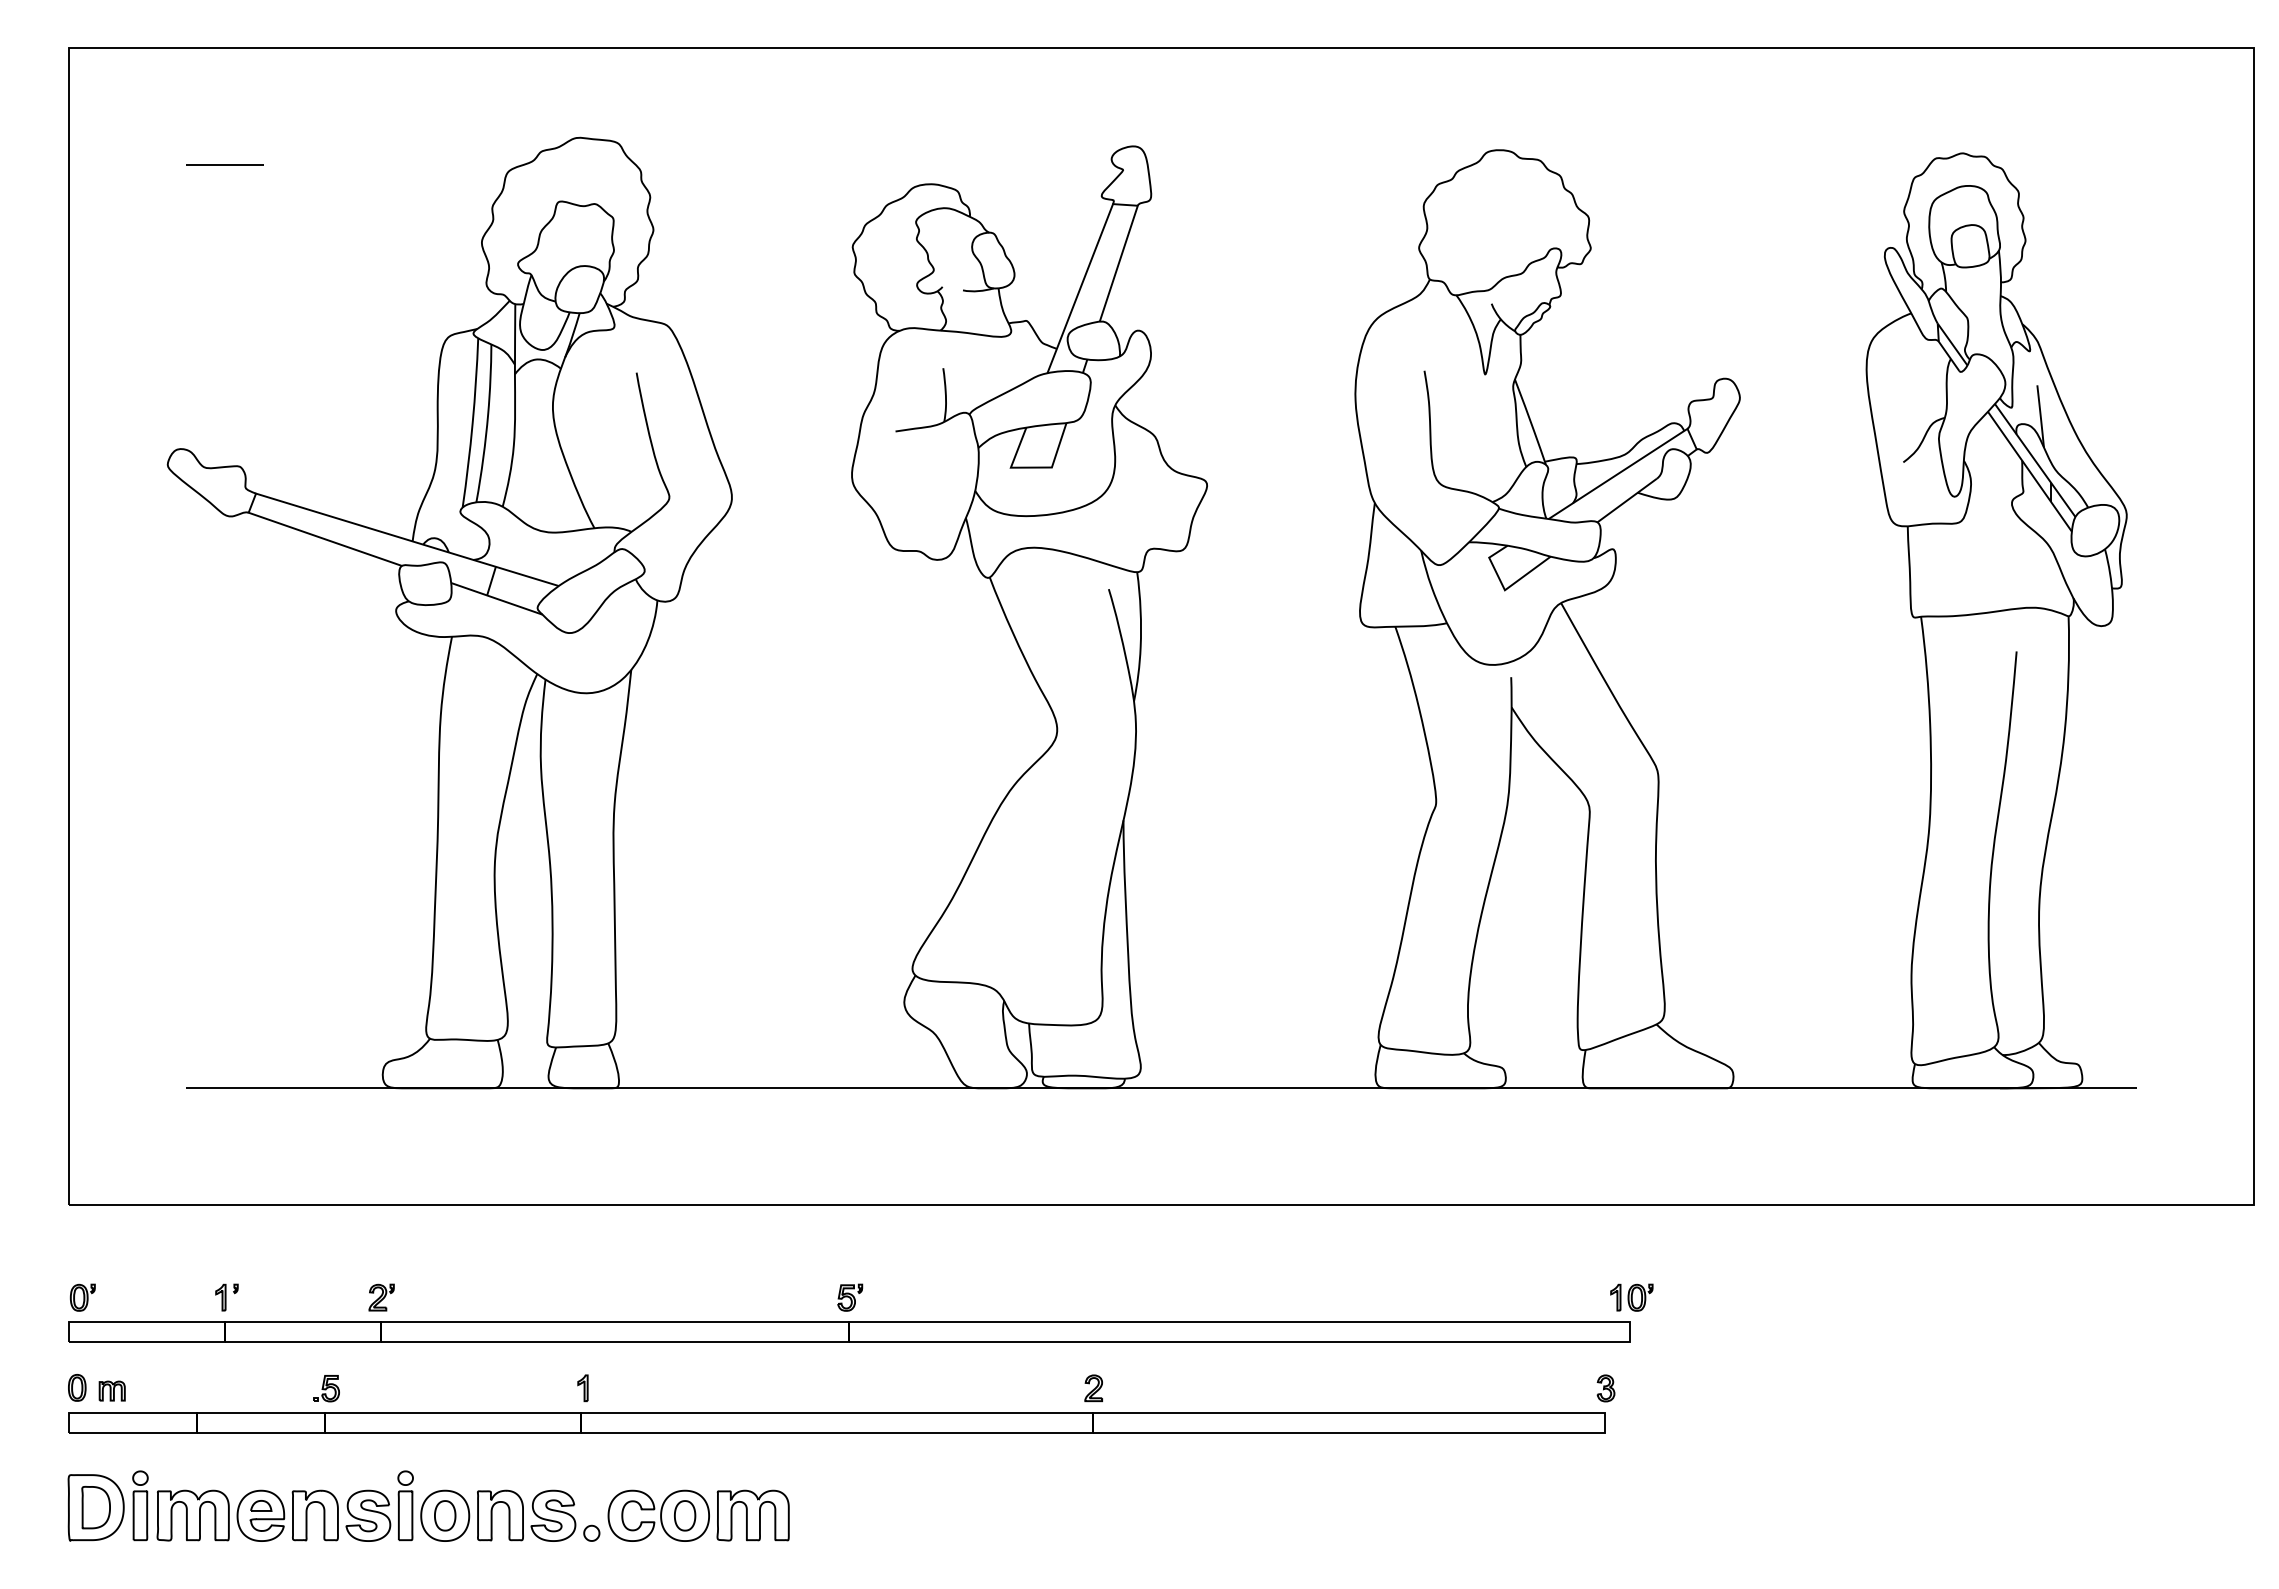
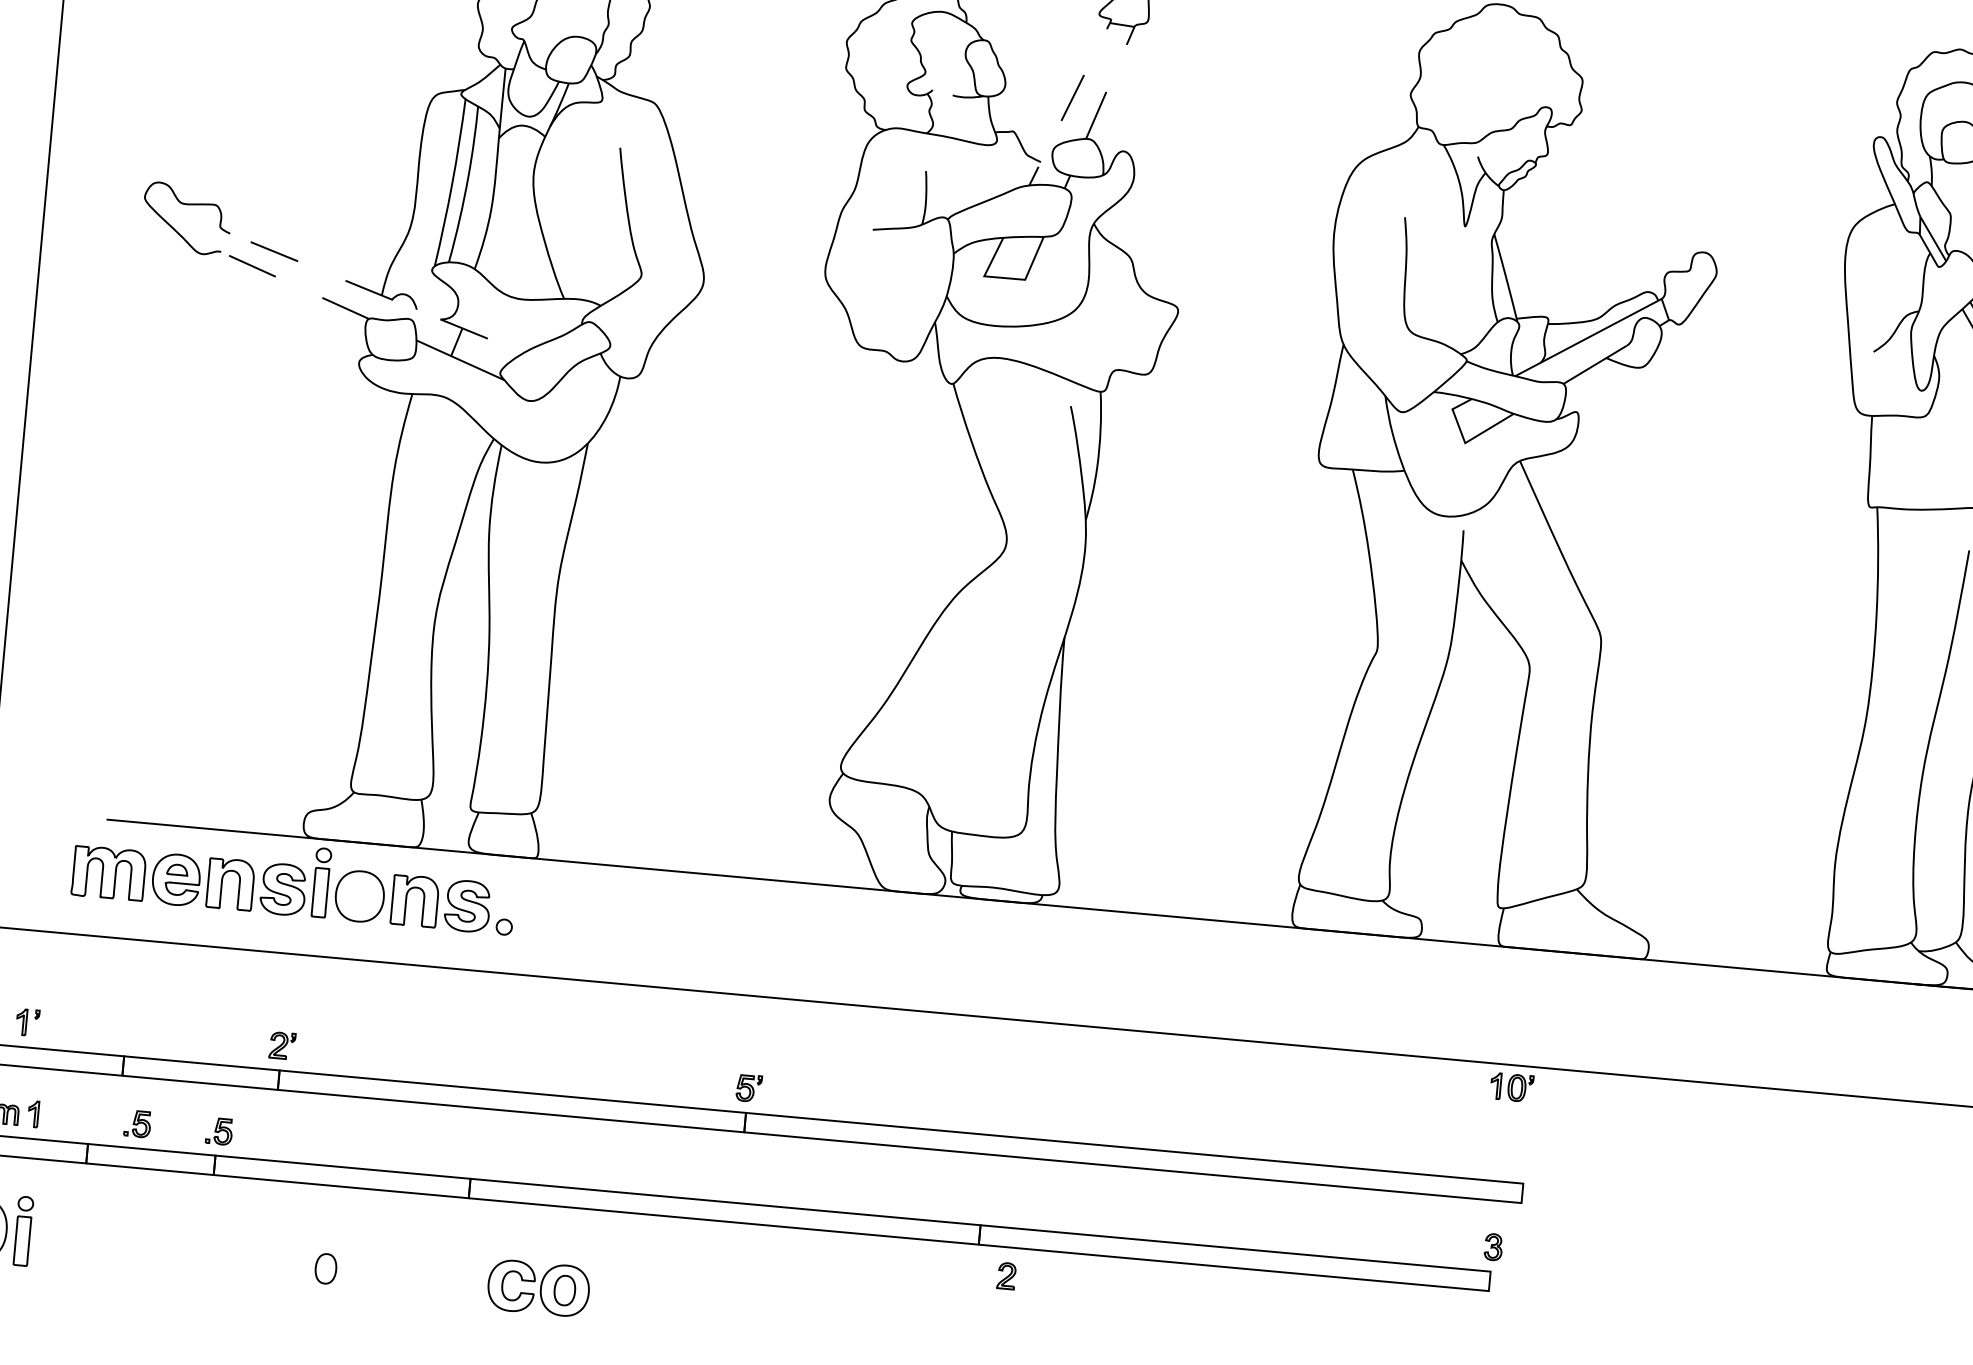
line: (1106, 219) -> (1102, 37), solid -> dashed
line: (319, 512) -> (291, 258), solid -> dashed
part: (226, 1297) -> (27, 1022), moved
part: (1631, 1297) -> (1511, 1087), moved
part: (244, 1388) -> (137, 1123), added
part: (582, 1388) -> (33, 1114), moved
part: (1093, 1388) -> (1006, 1276), moved
part: (378, 1505) -> (294, 880), moved
part: (752, 1515) -> (632, 1296), removed

